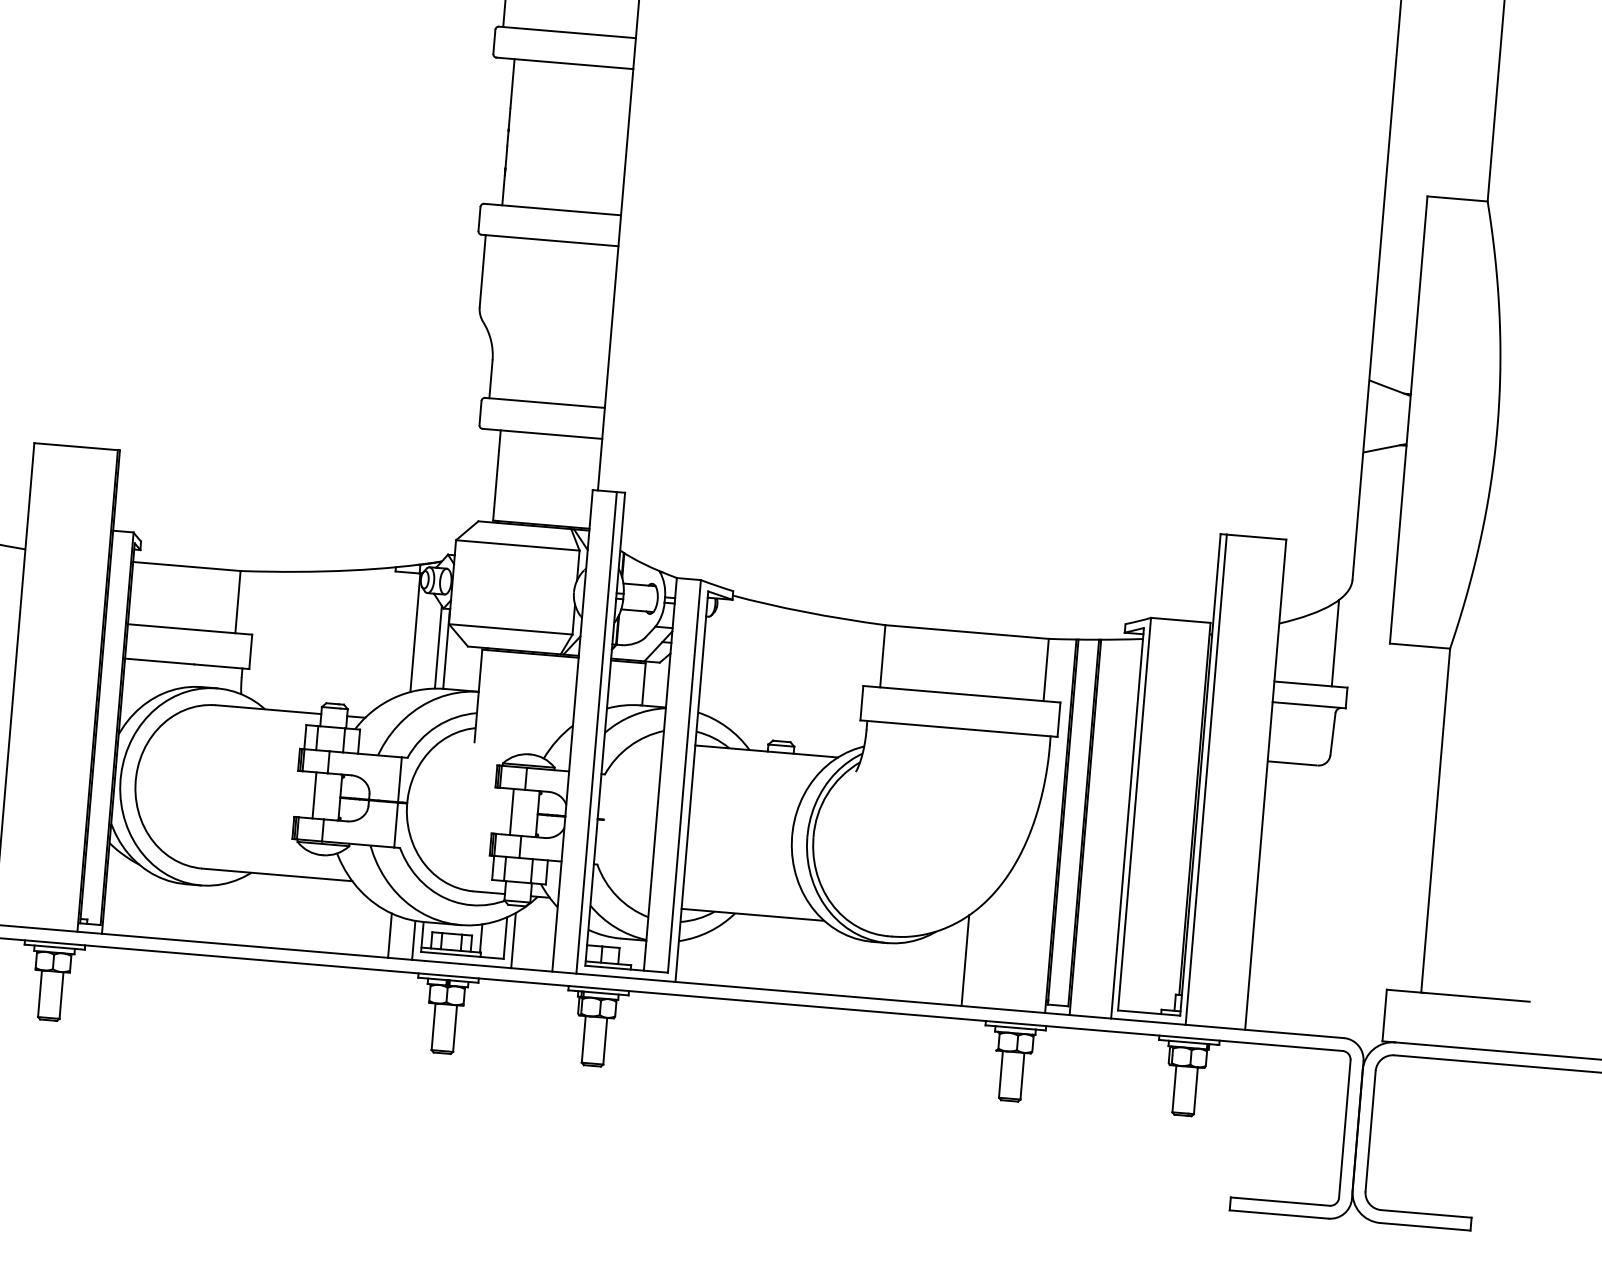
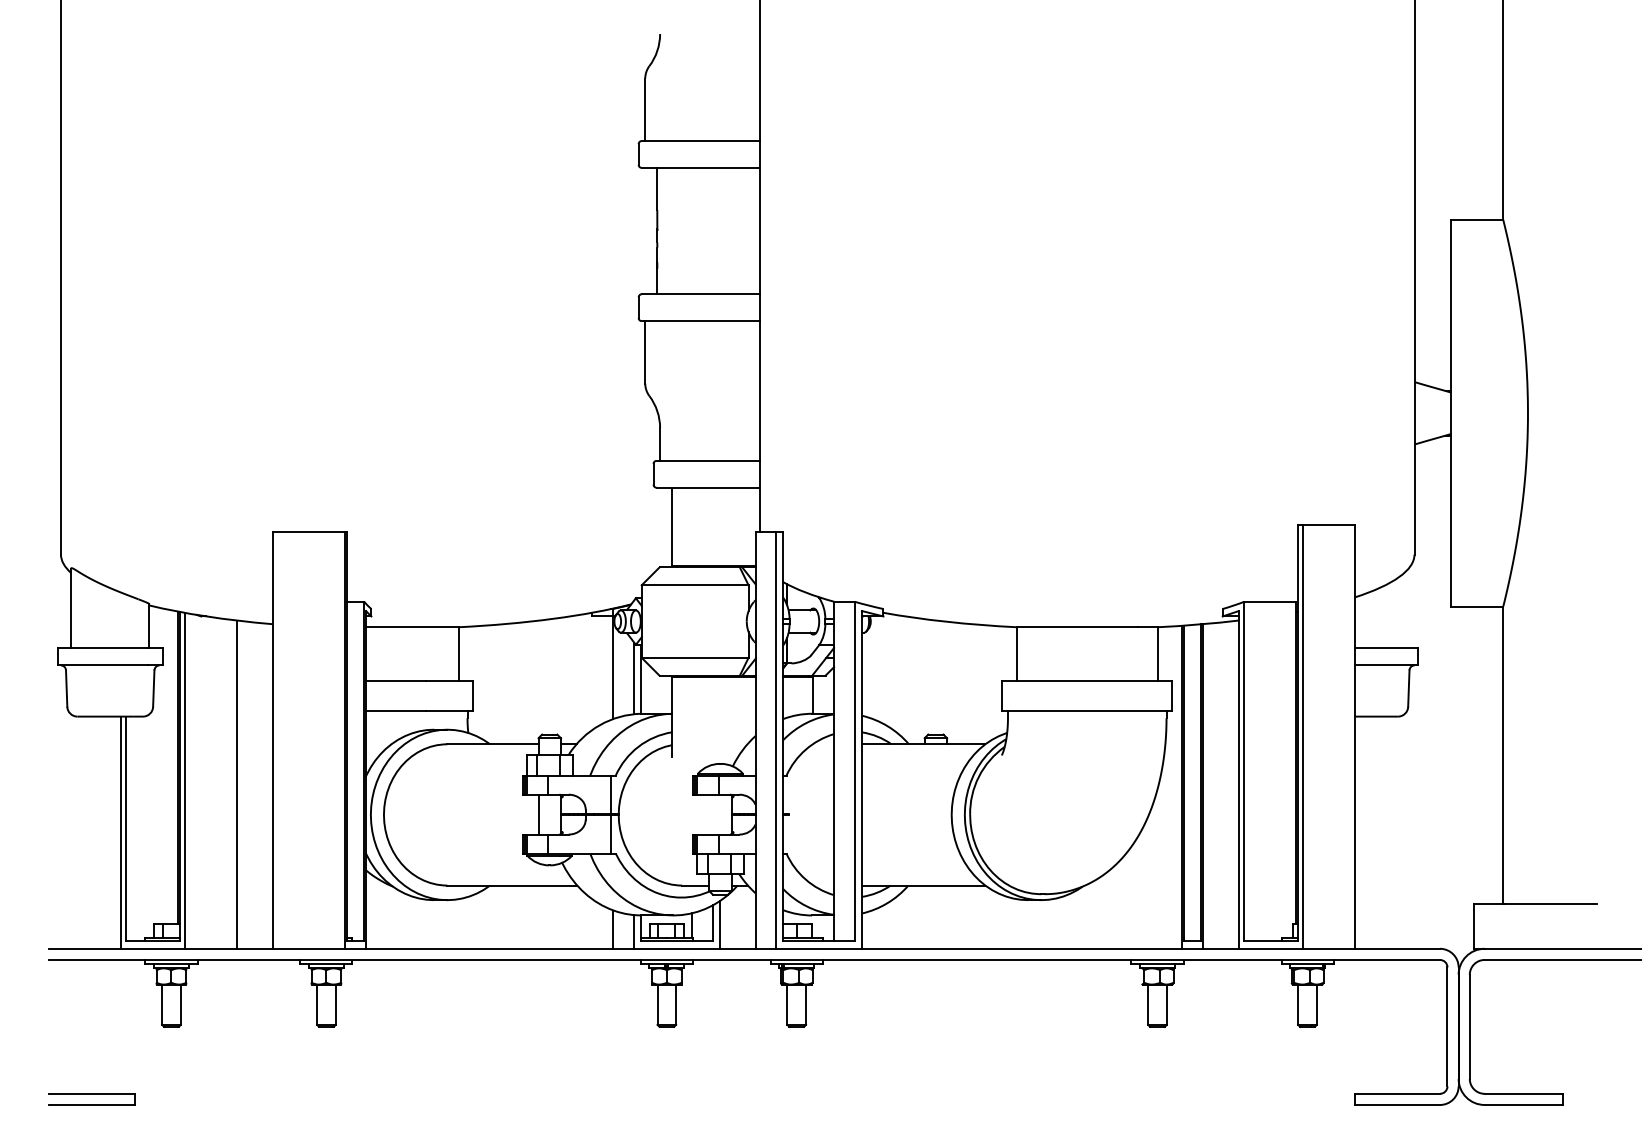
line: (1335, 642) -> (1404, 609), removed
line: (512, 811) -> (709, 814), removed
line: (965, 960) -> (1109, 909), removed

